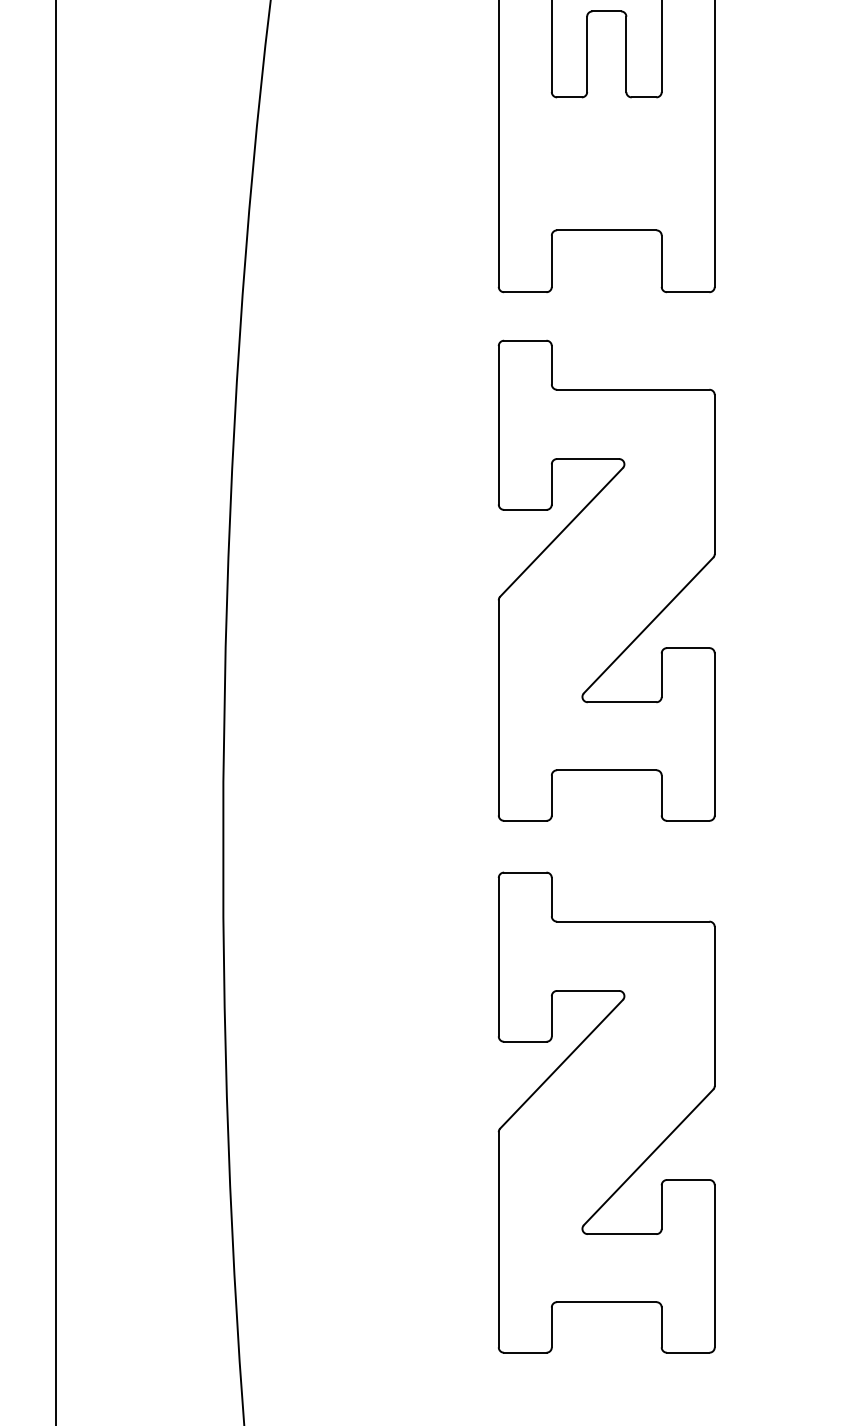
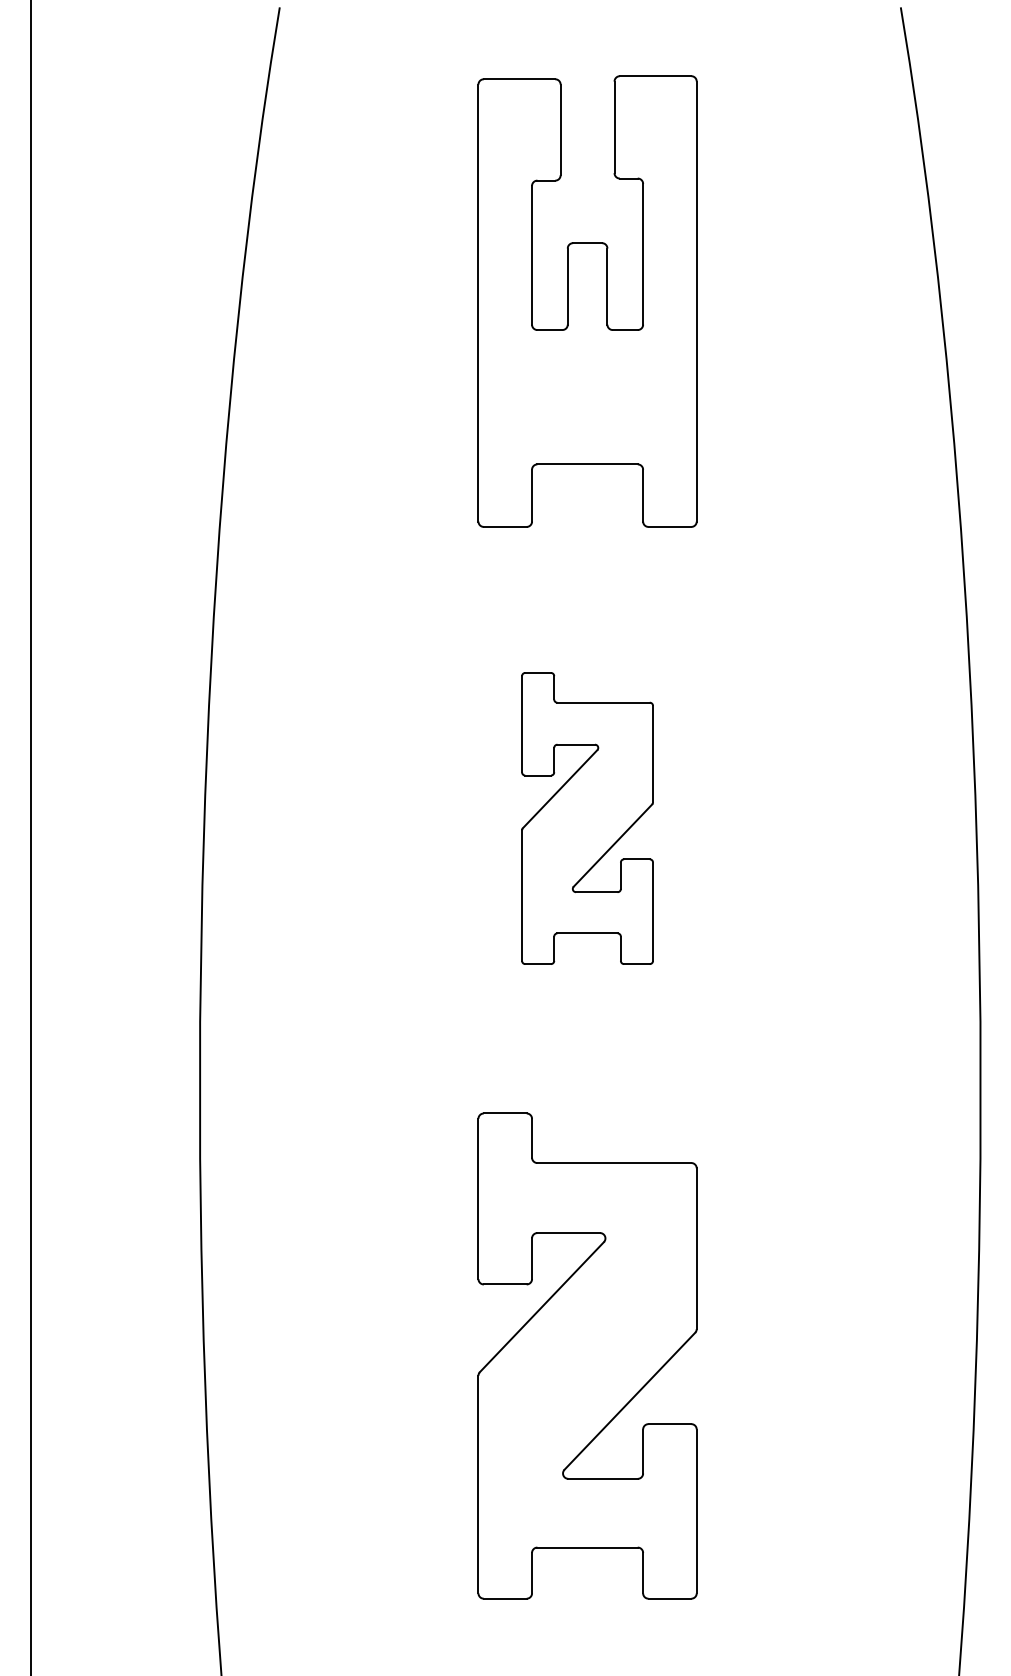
part: (606, 580) -> (587, 818), size x0.6

